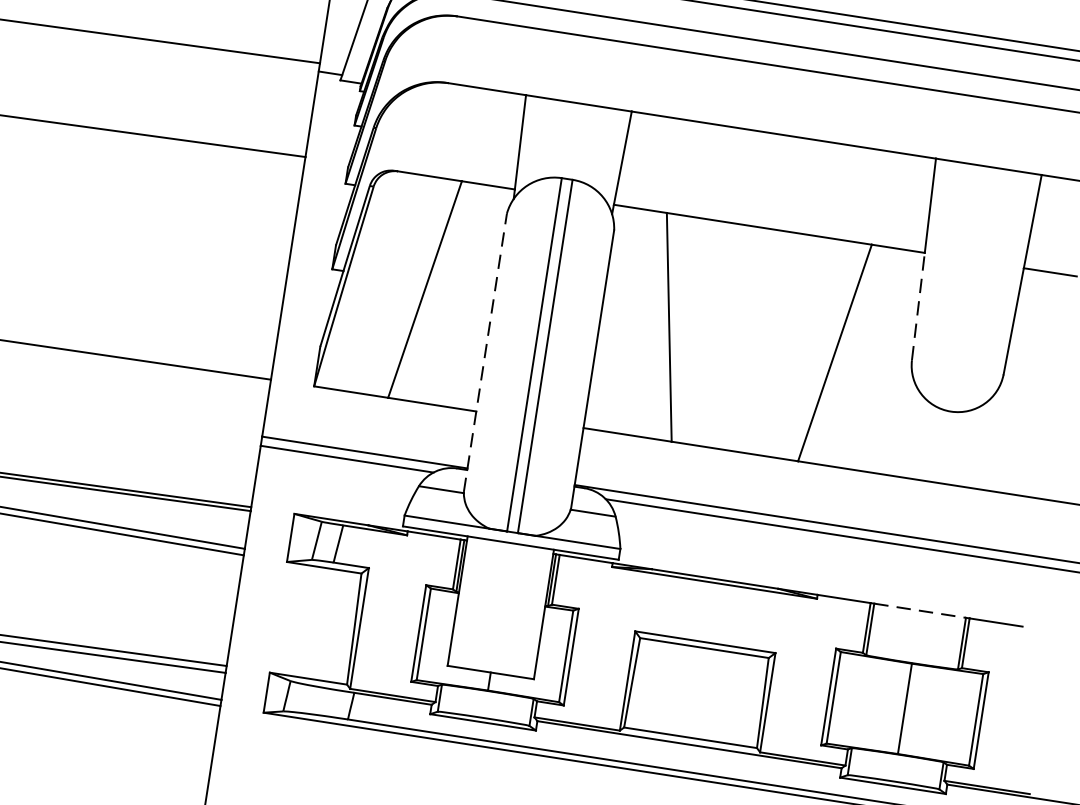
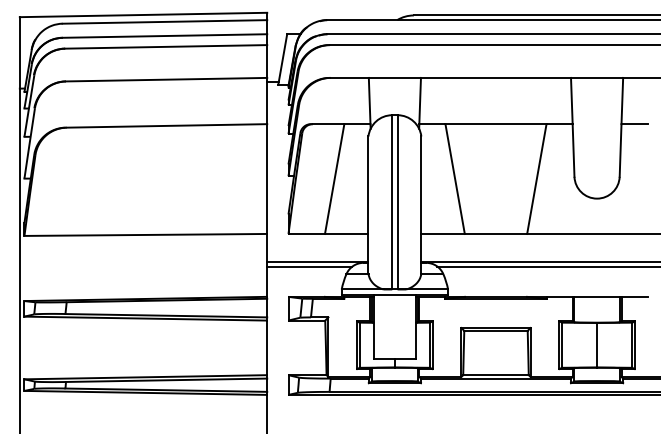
line: (918, 306) -> (573, 150), dashed -> solid
line: (485, 353) -> (368, 205), dashed -> solid
line: (921, 610) -> (597, 296), dashed -> solid

